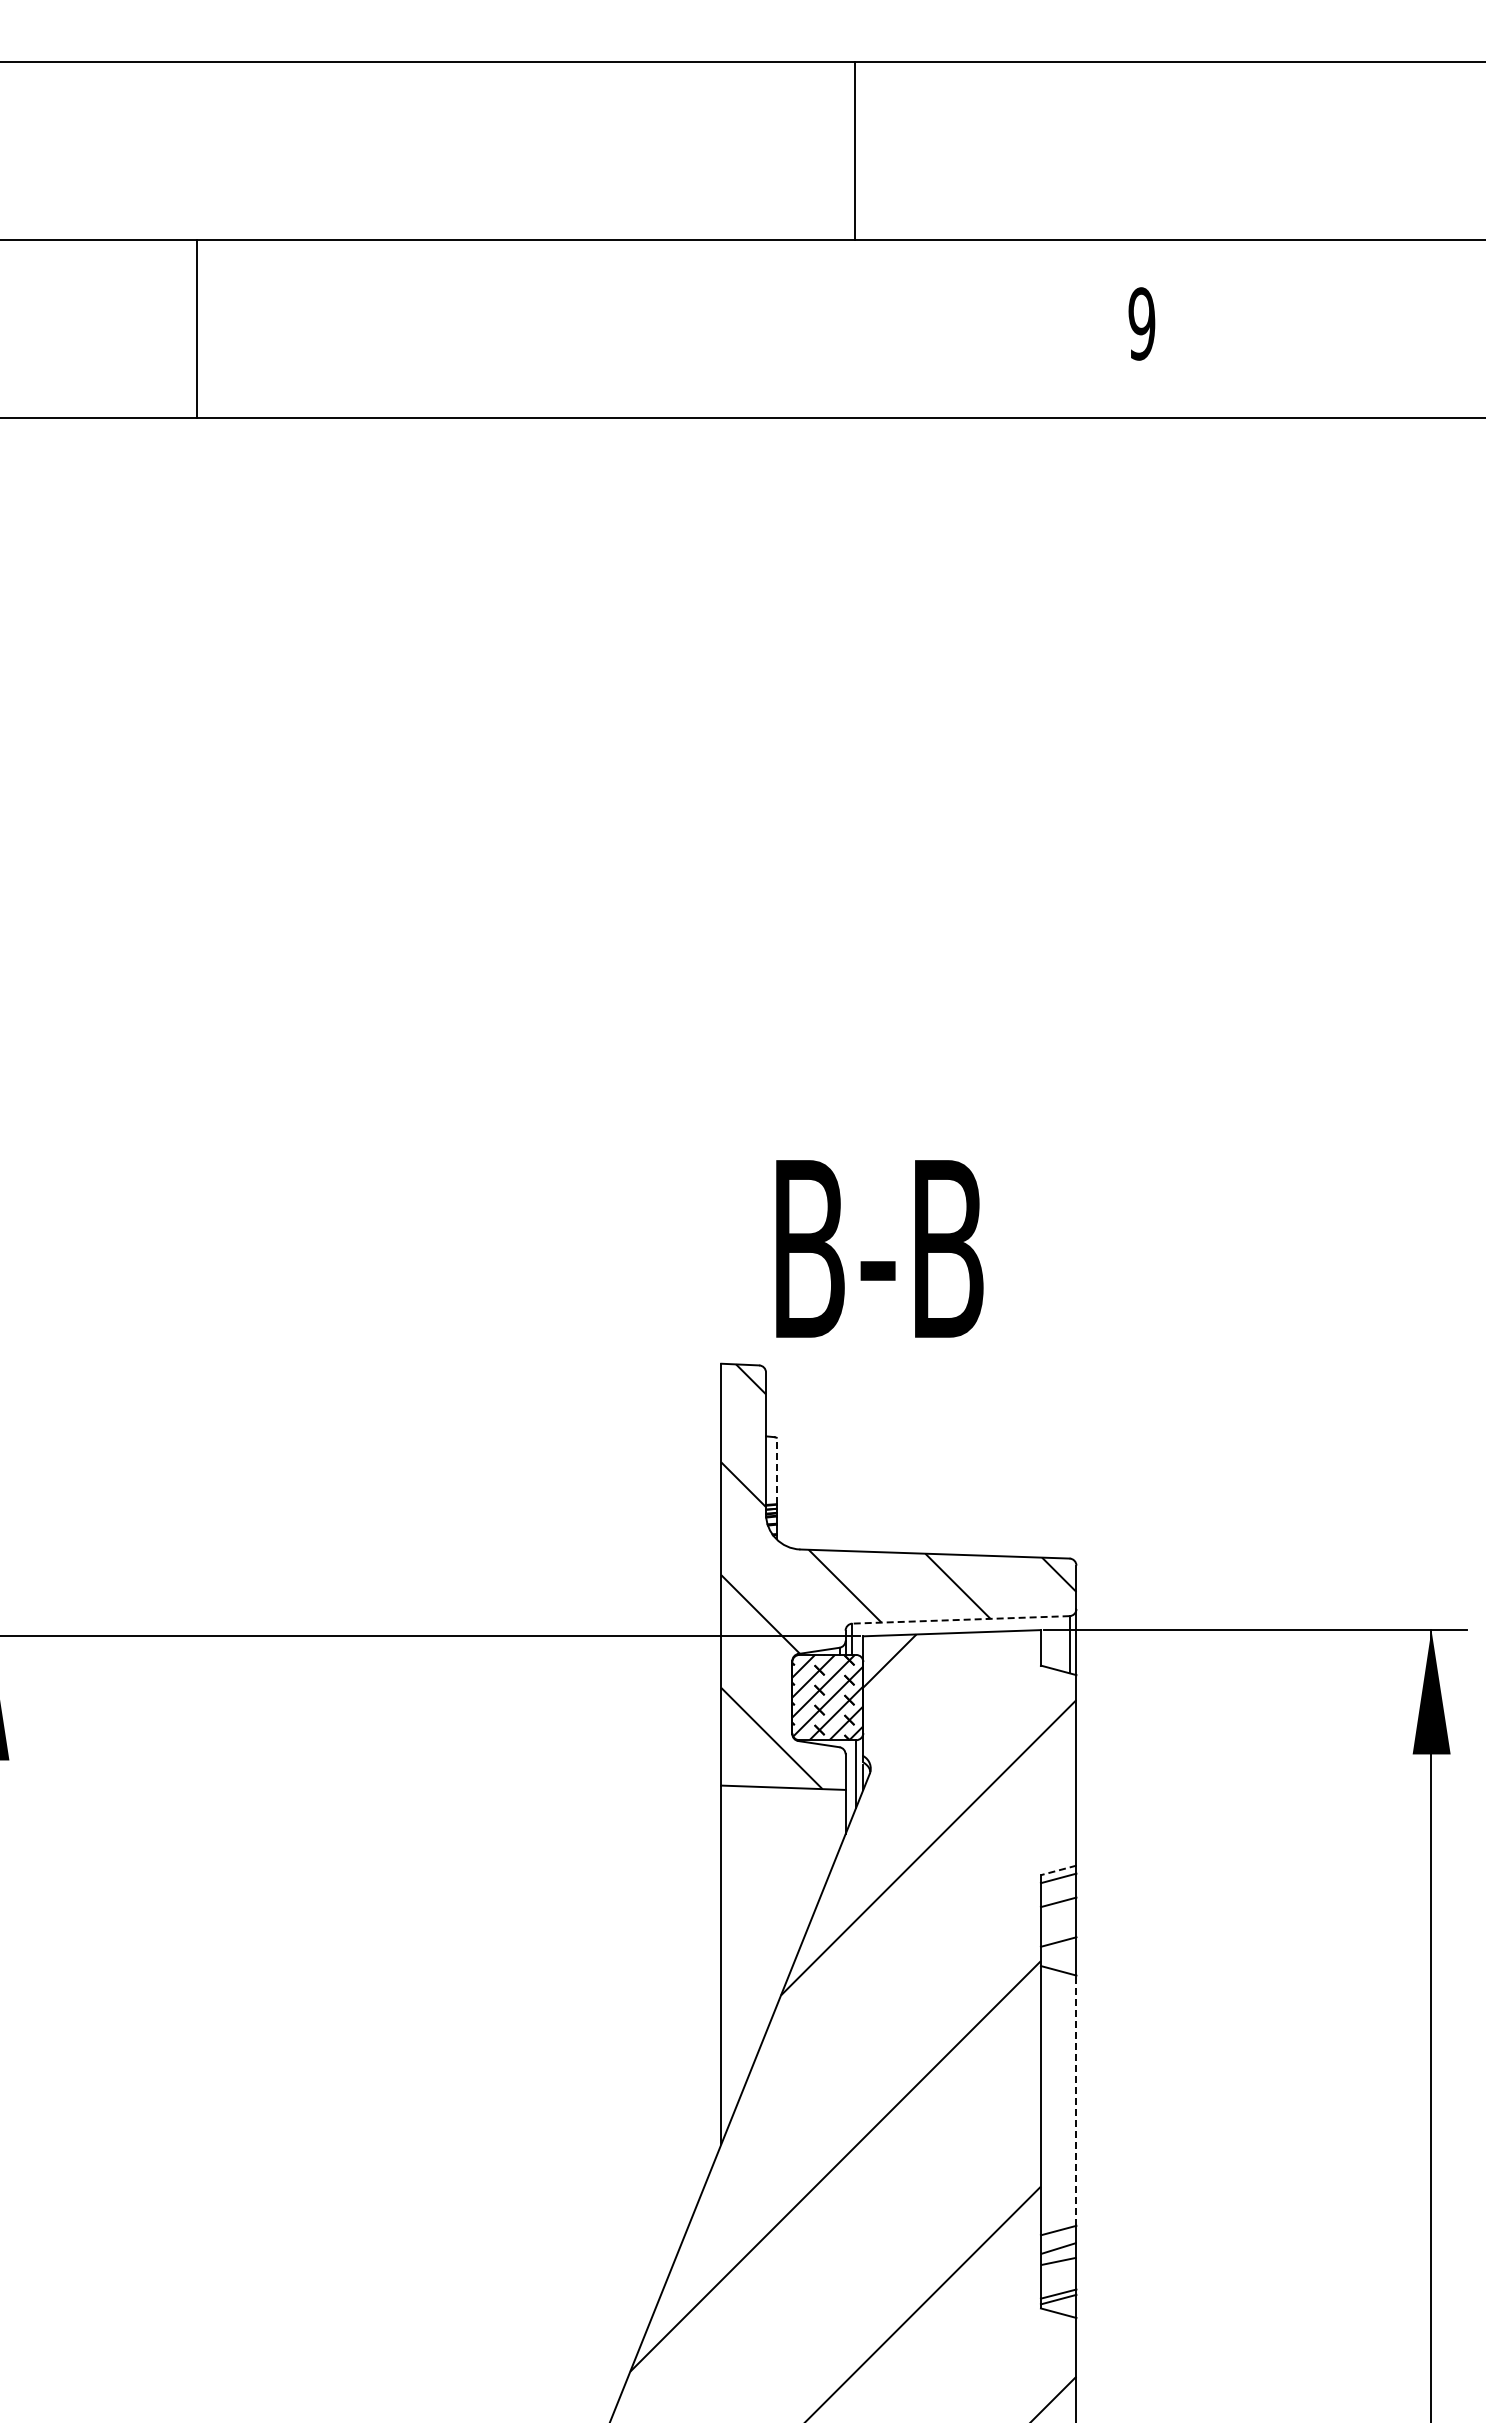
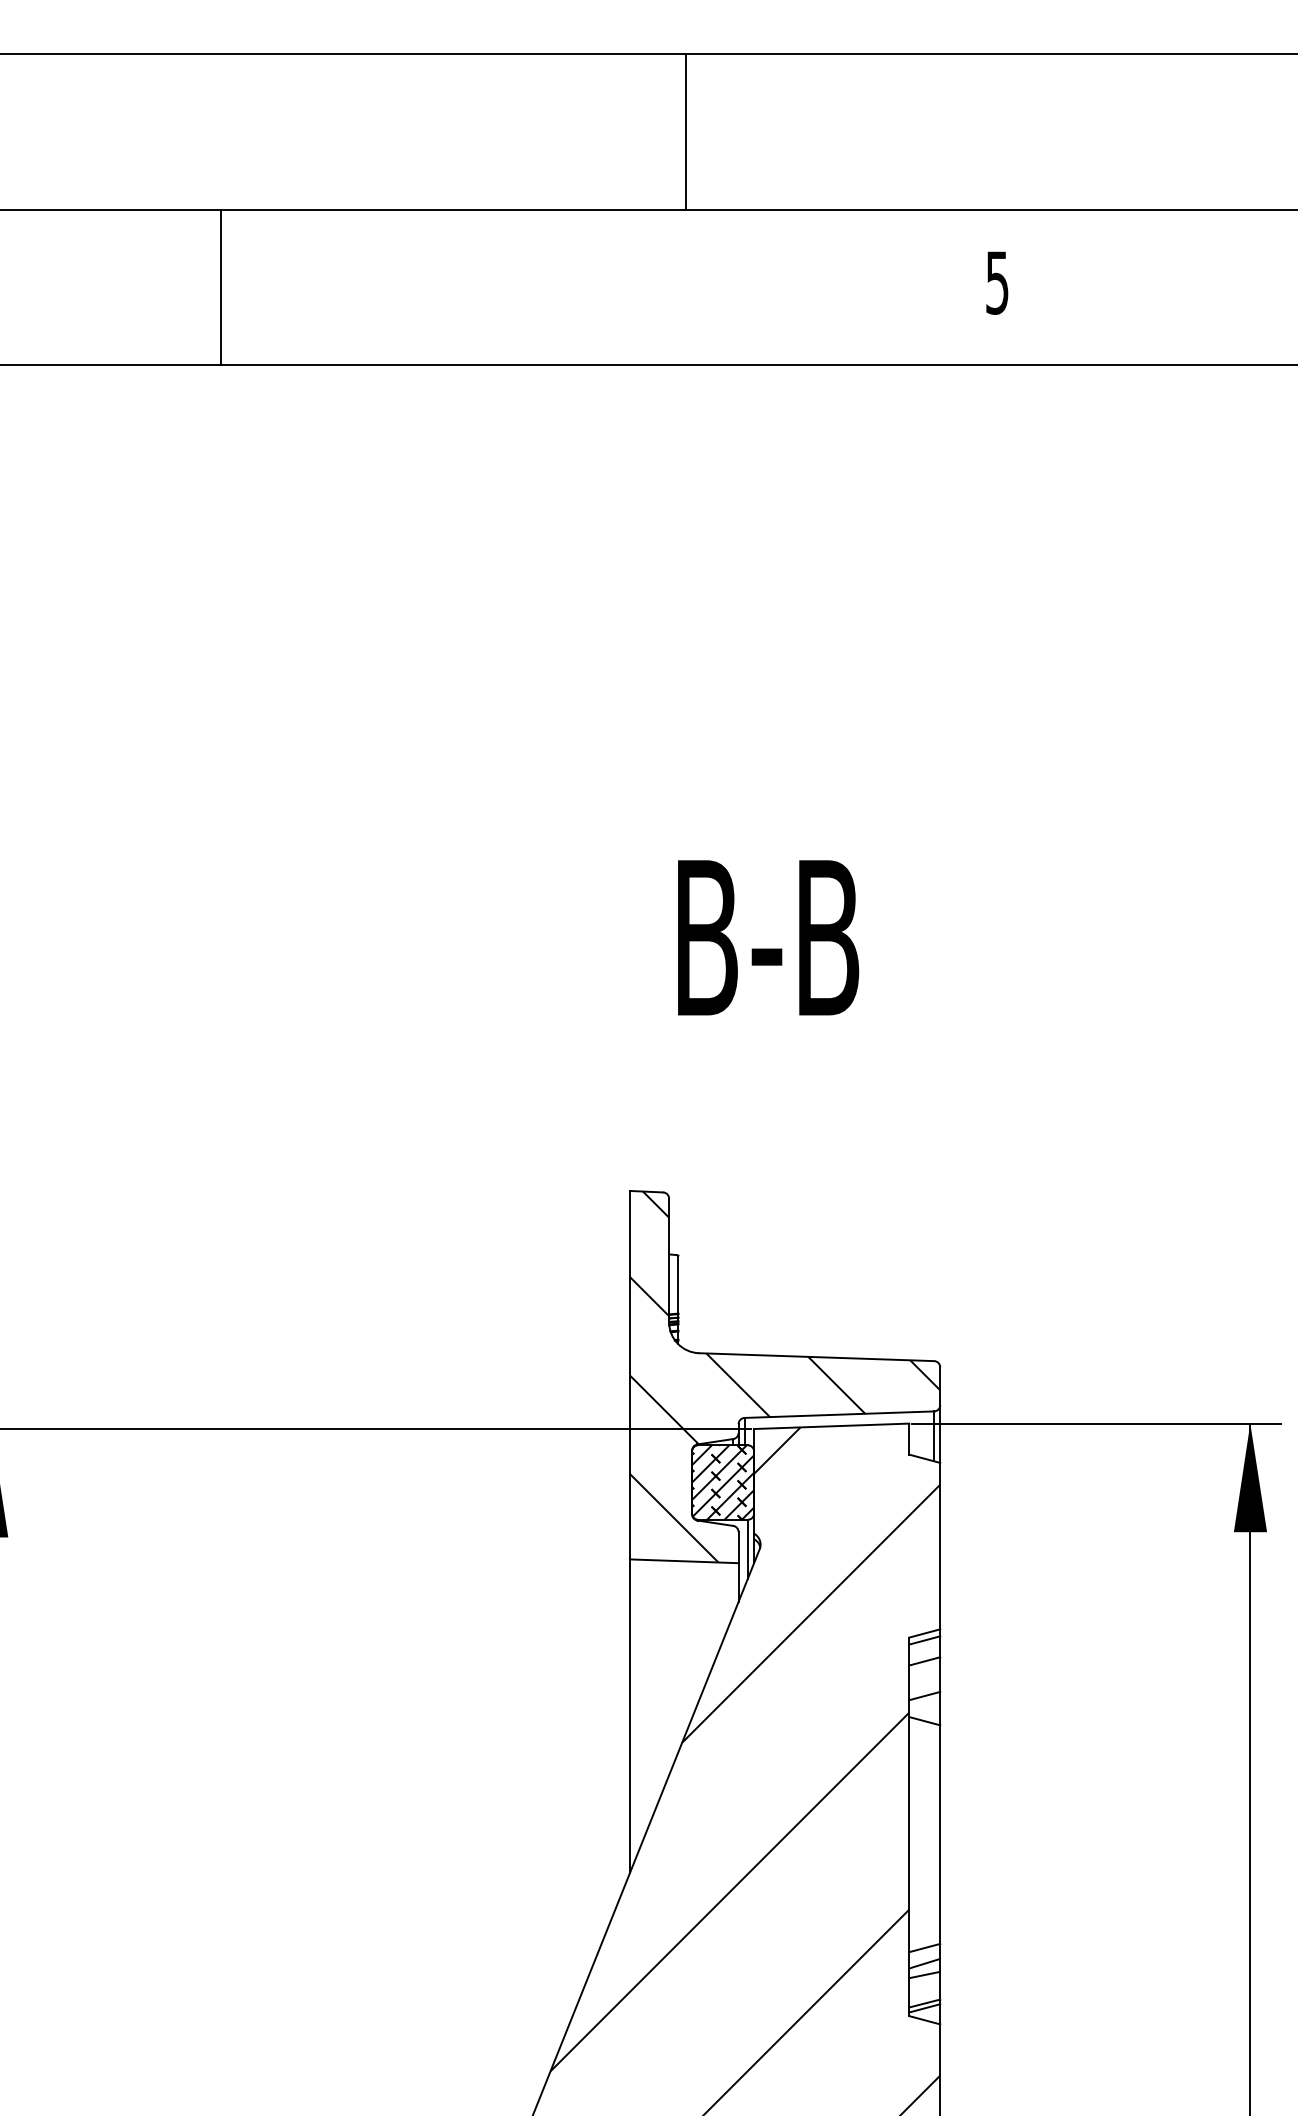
line: (855, 151) -> (686, 132), moved
text: (1141, 323) -> (997, 282), 9 -> 5
line: (196, 328) -> (220, 286), moved
text: (879, 1248) -> (768, 937), moved
line: (776, 1470) -> (678, 1284), dashed -> solid
line: (961, 1619) -> (839, 1414), dashed -> solid
line: (1058, 1870) -> (924, 1633), dashed -> solid
line: (1076, 2100) -> (940, 1834), dashed -> solid

